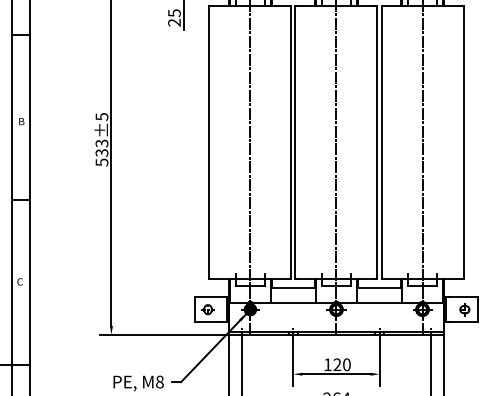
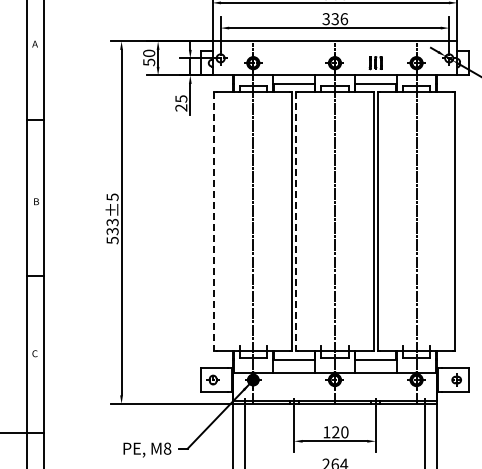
line: (209, 143) -> (214, 222), solid -> dashed
line: (295, 143) -> (296, 222), solid -> dashed

